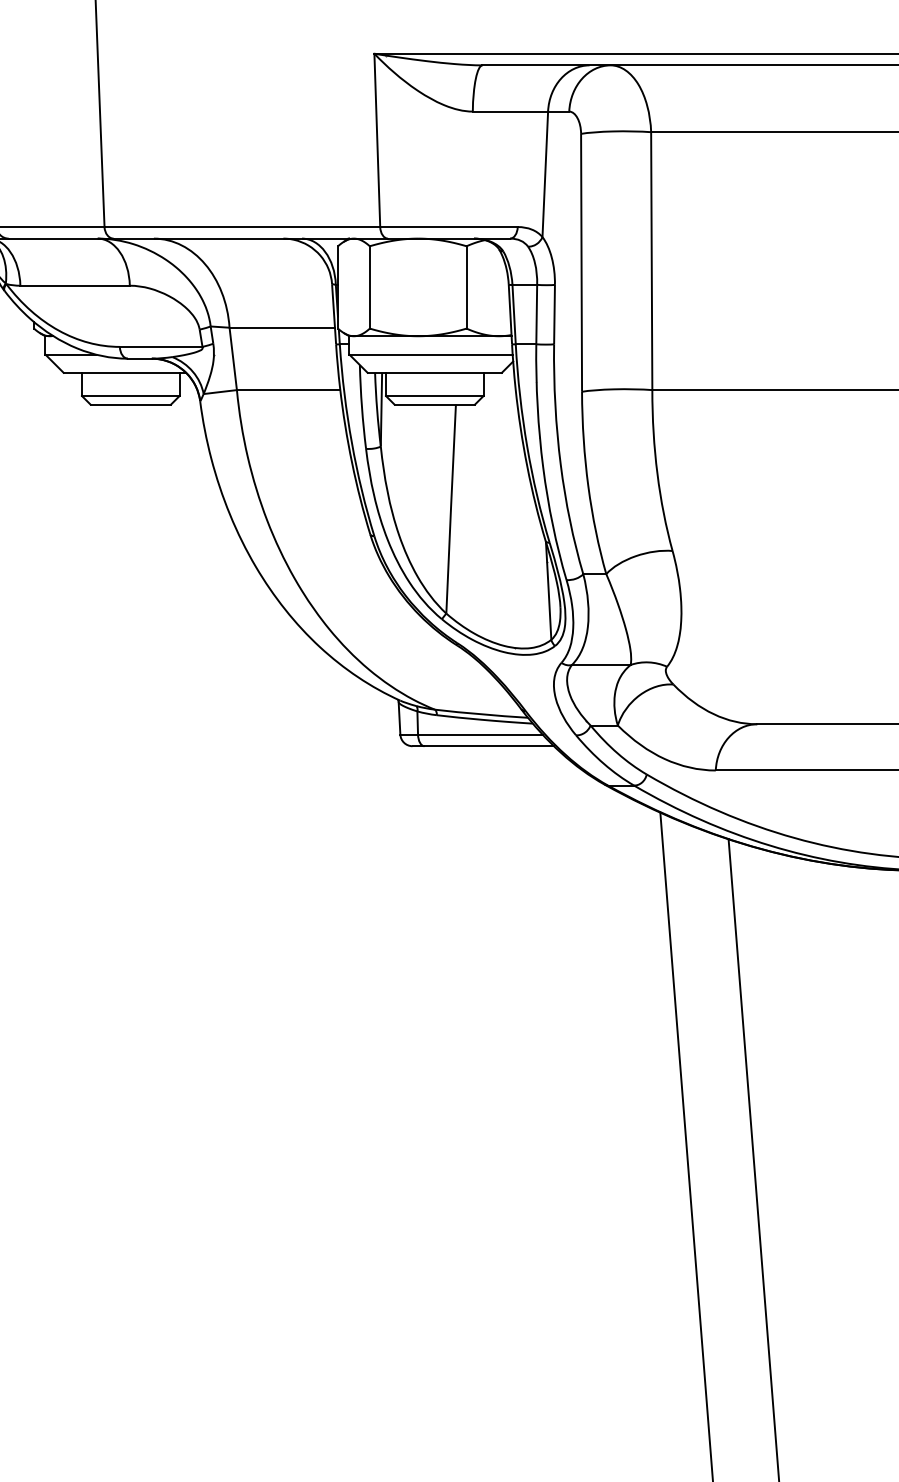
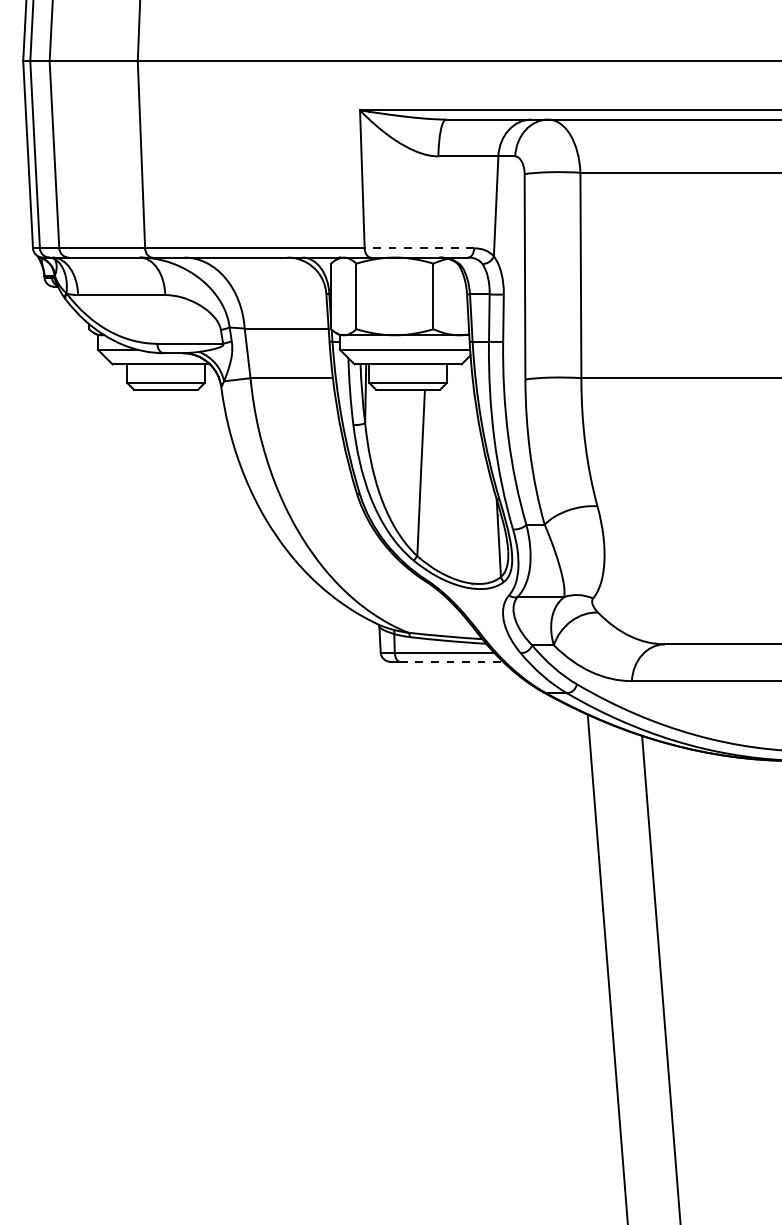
line: (449, 227) -> (419, 248), solid -> dashed
line: (489, 745) -> (451, 661), solid -> dashed

